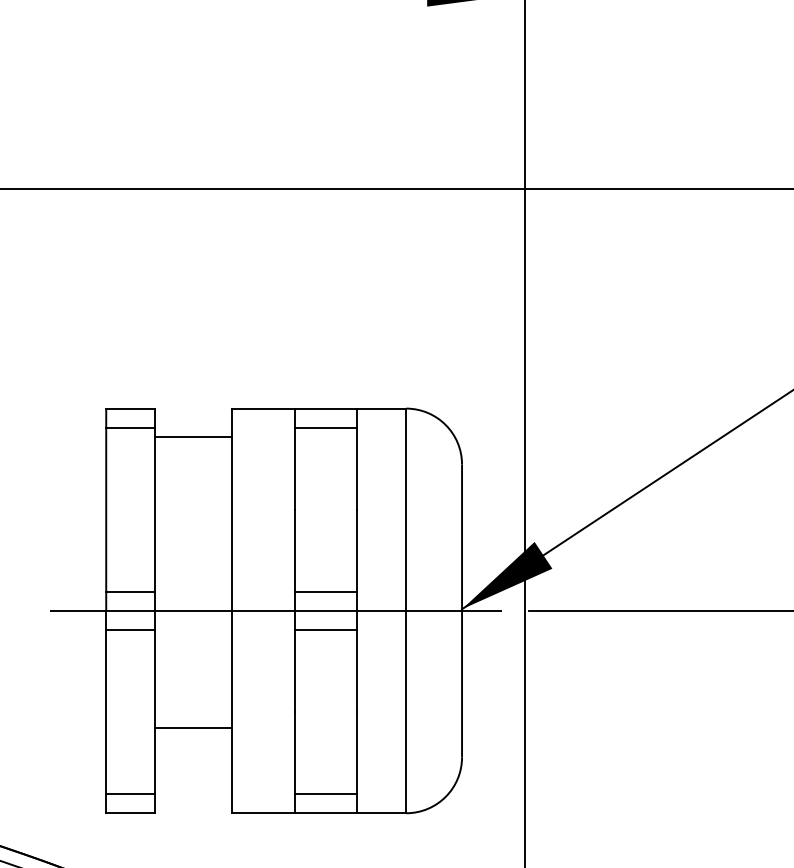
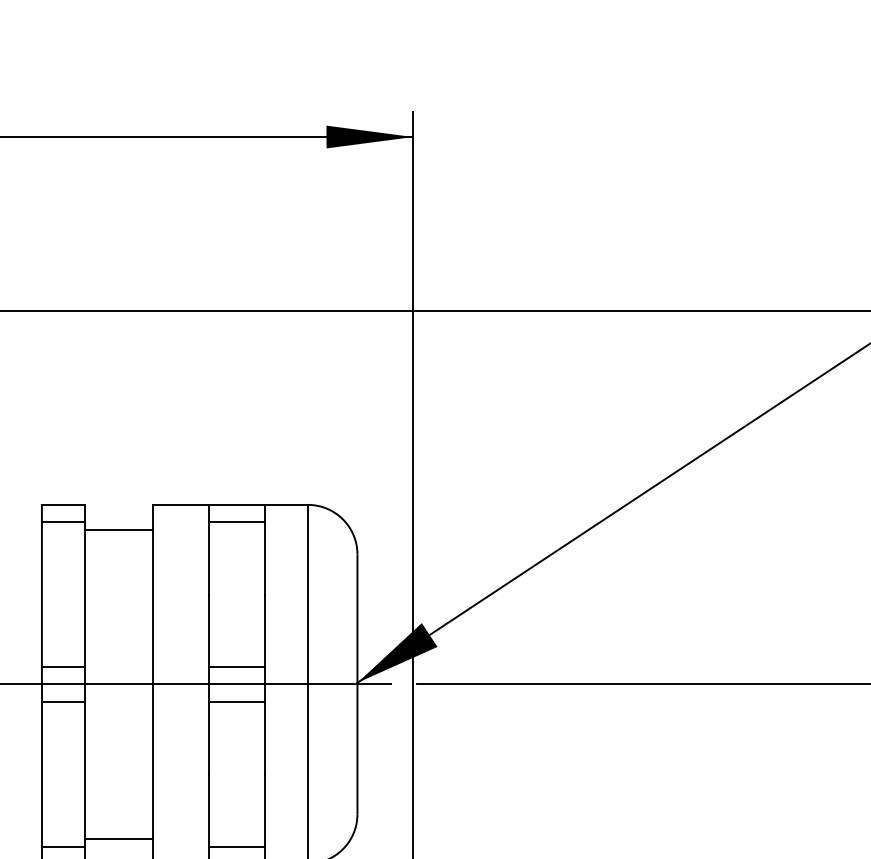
line: (193, 728) -> (119, 839), moved

